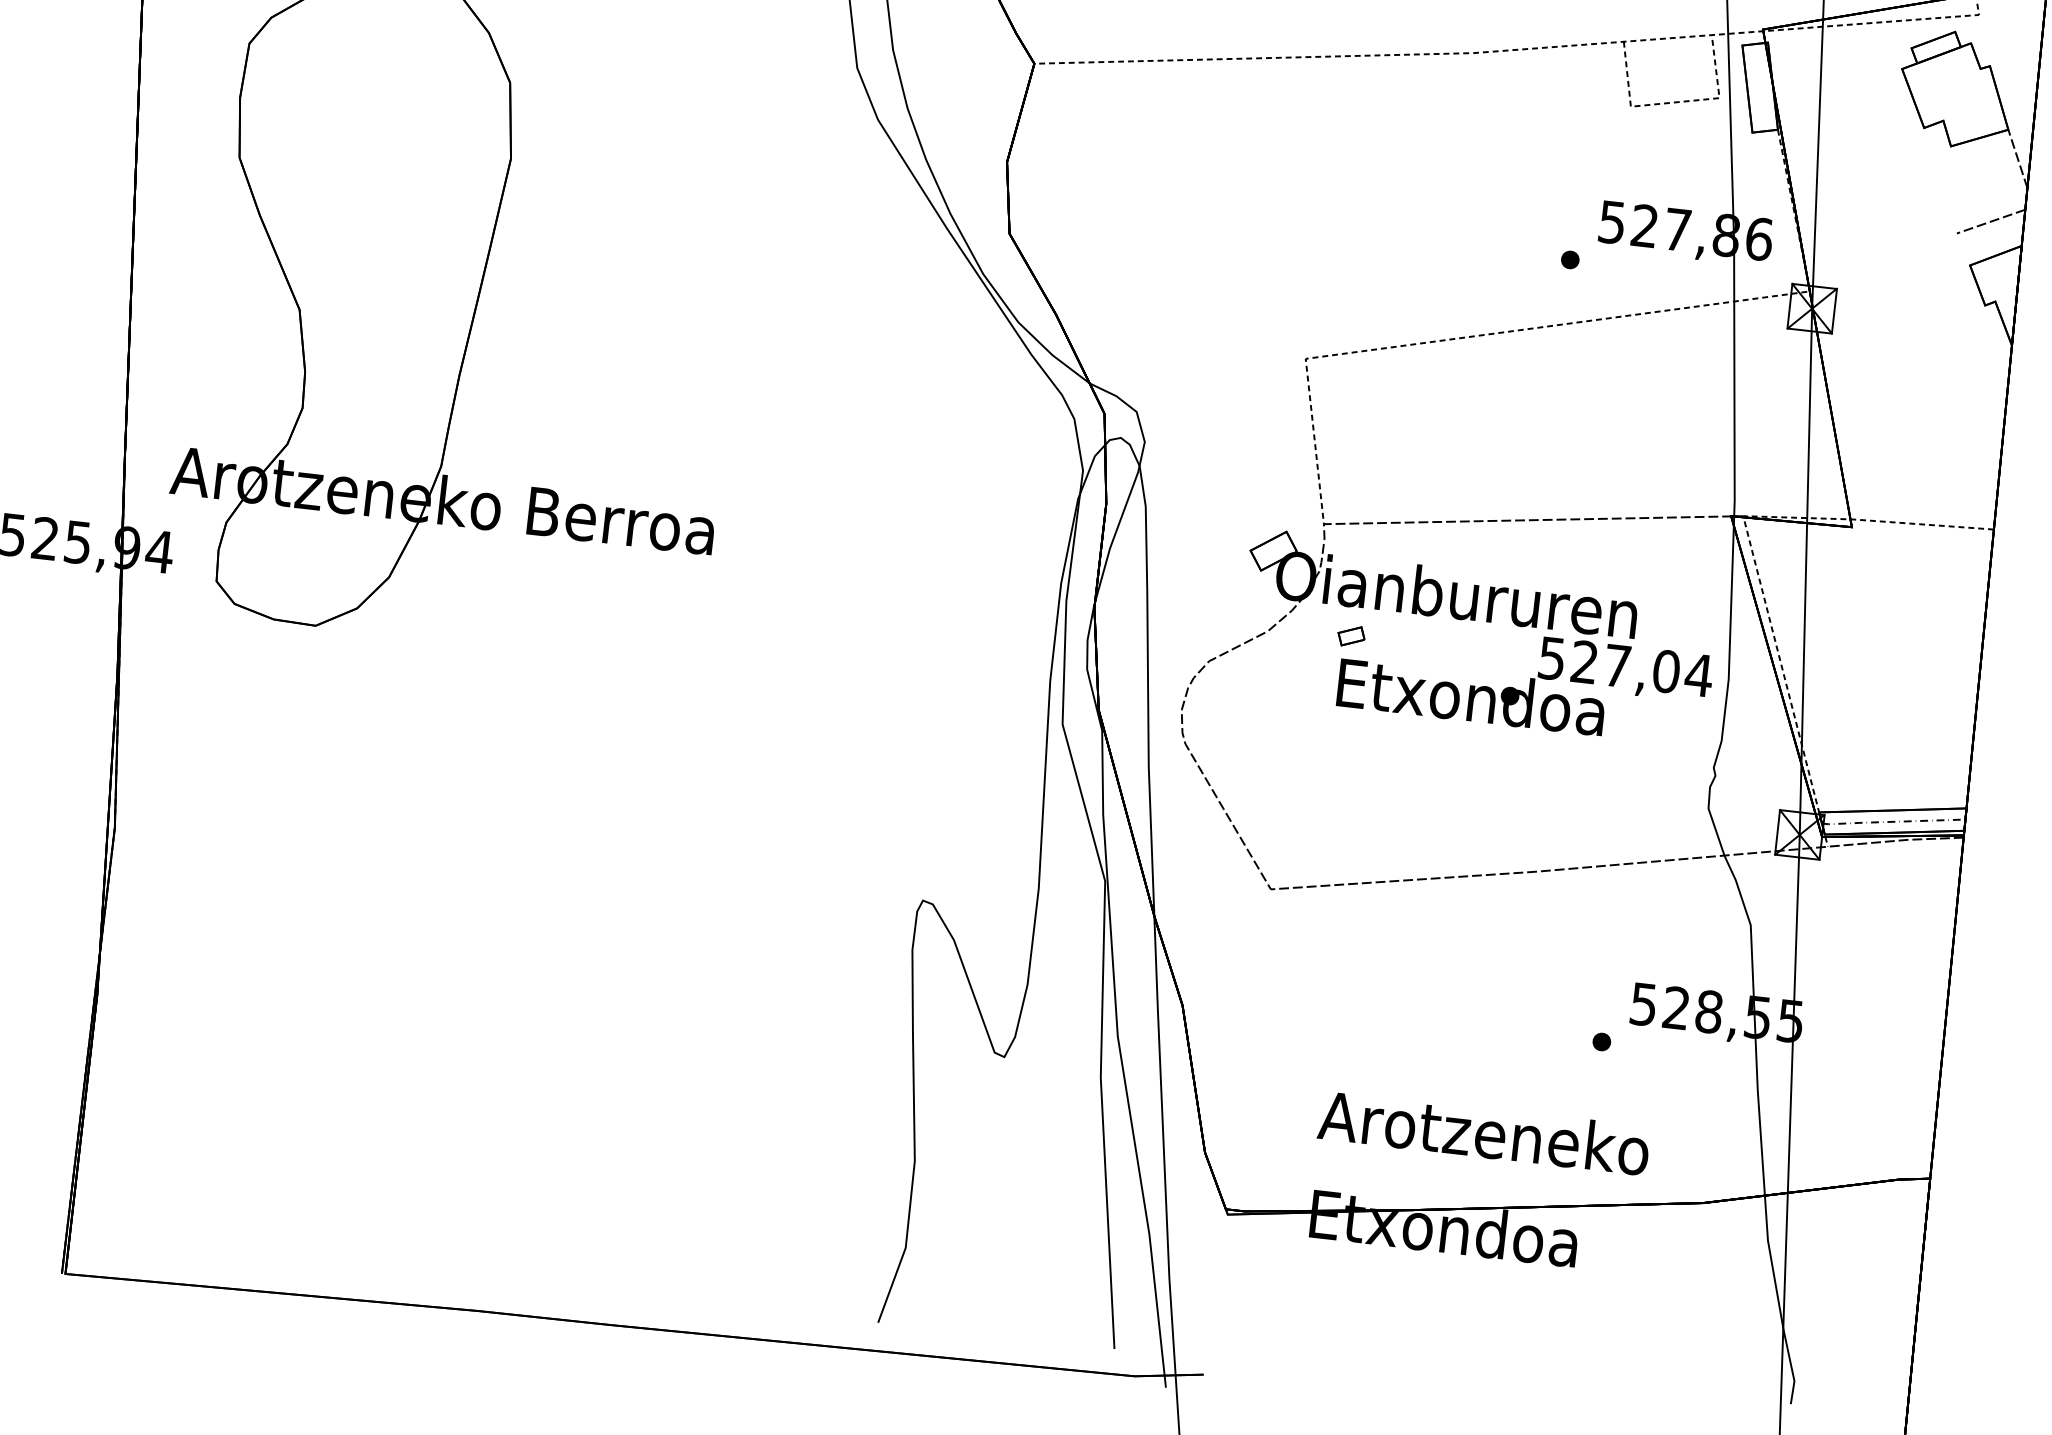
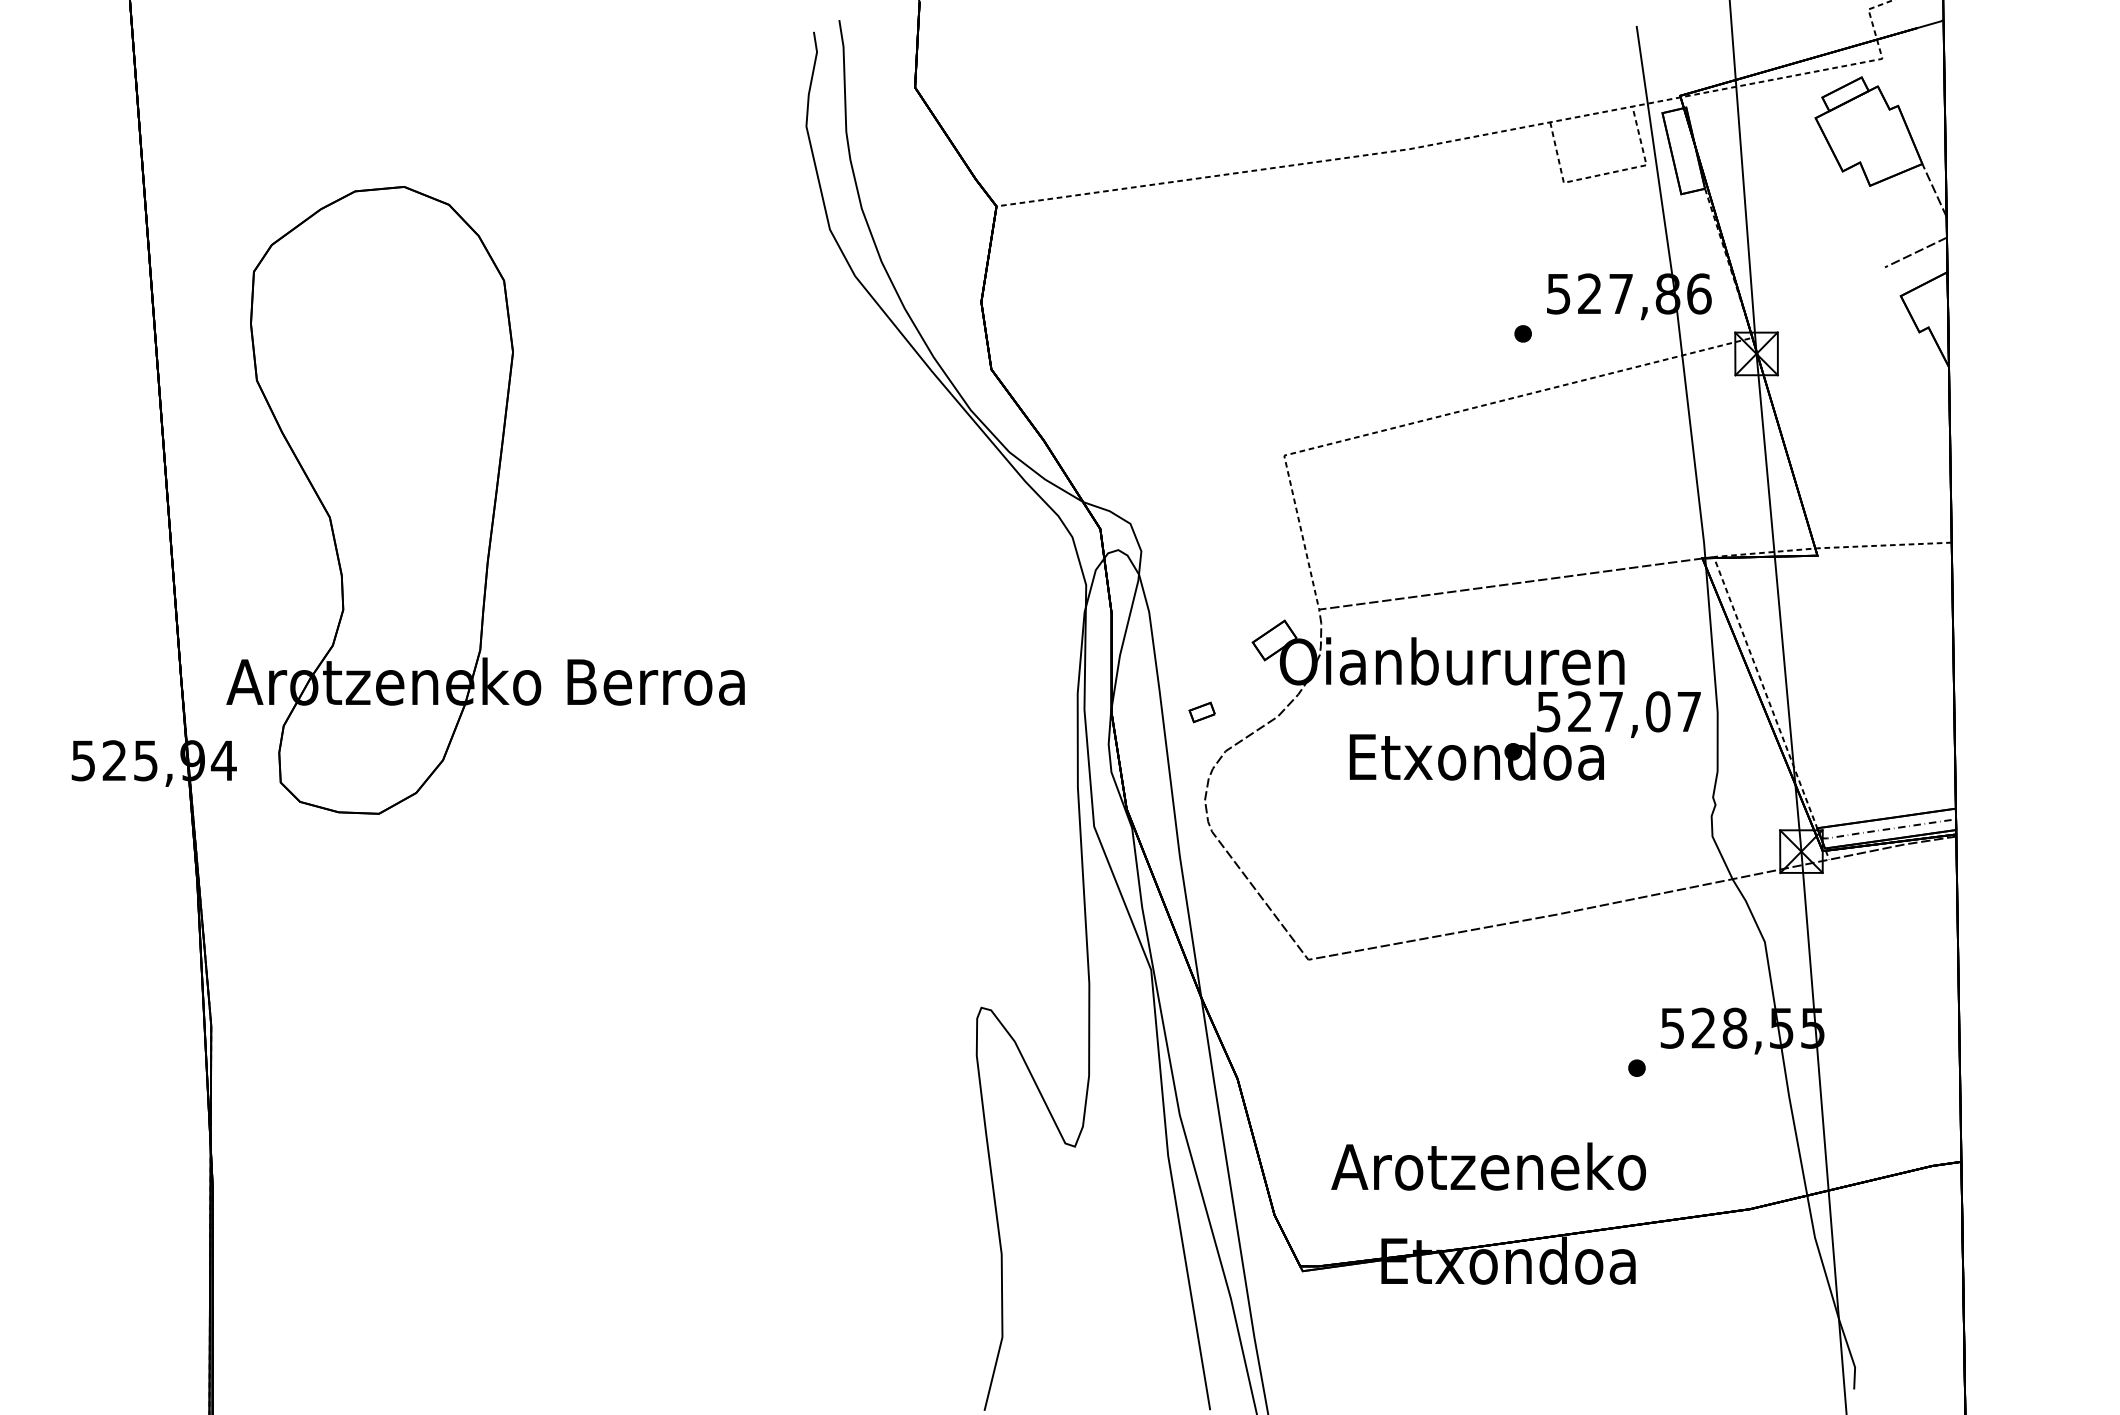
part: (1350, 636) -> (1201, 712), moved
text: (1699, 674) -> (1689, 711), 527,04 -> 527,07
text: (1483, 1132) -> (1488, 1166), moved

